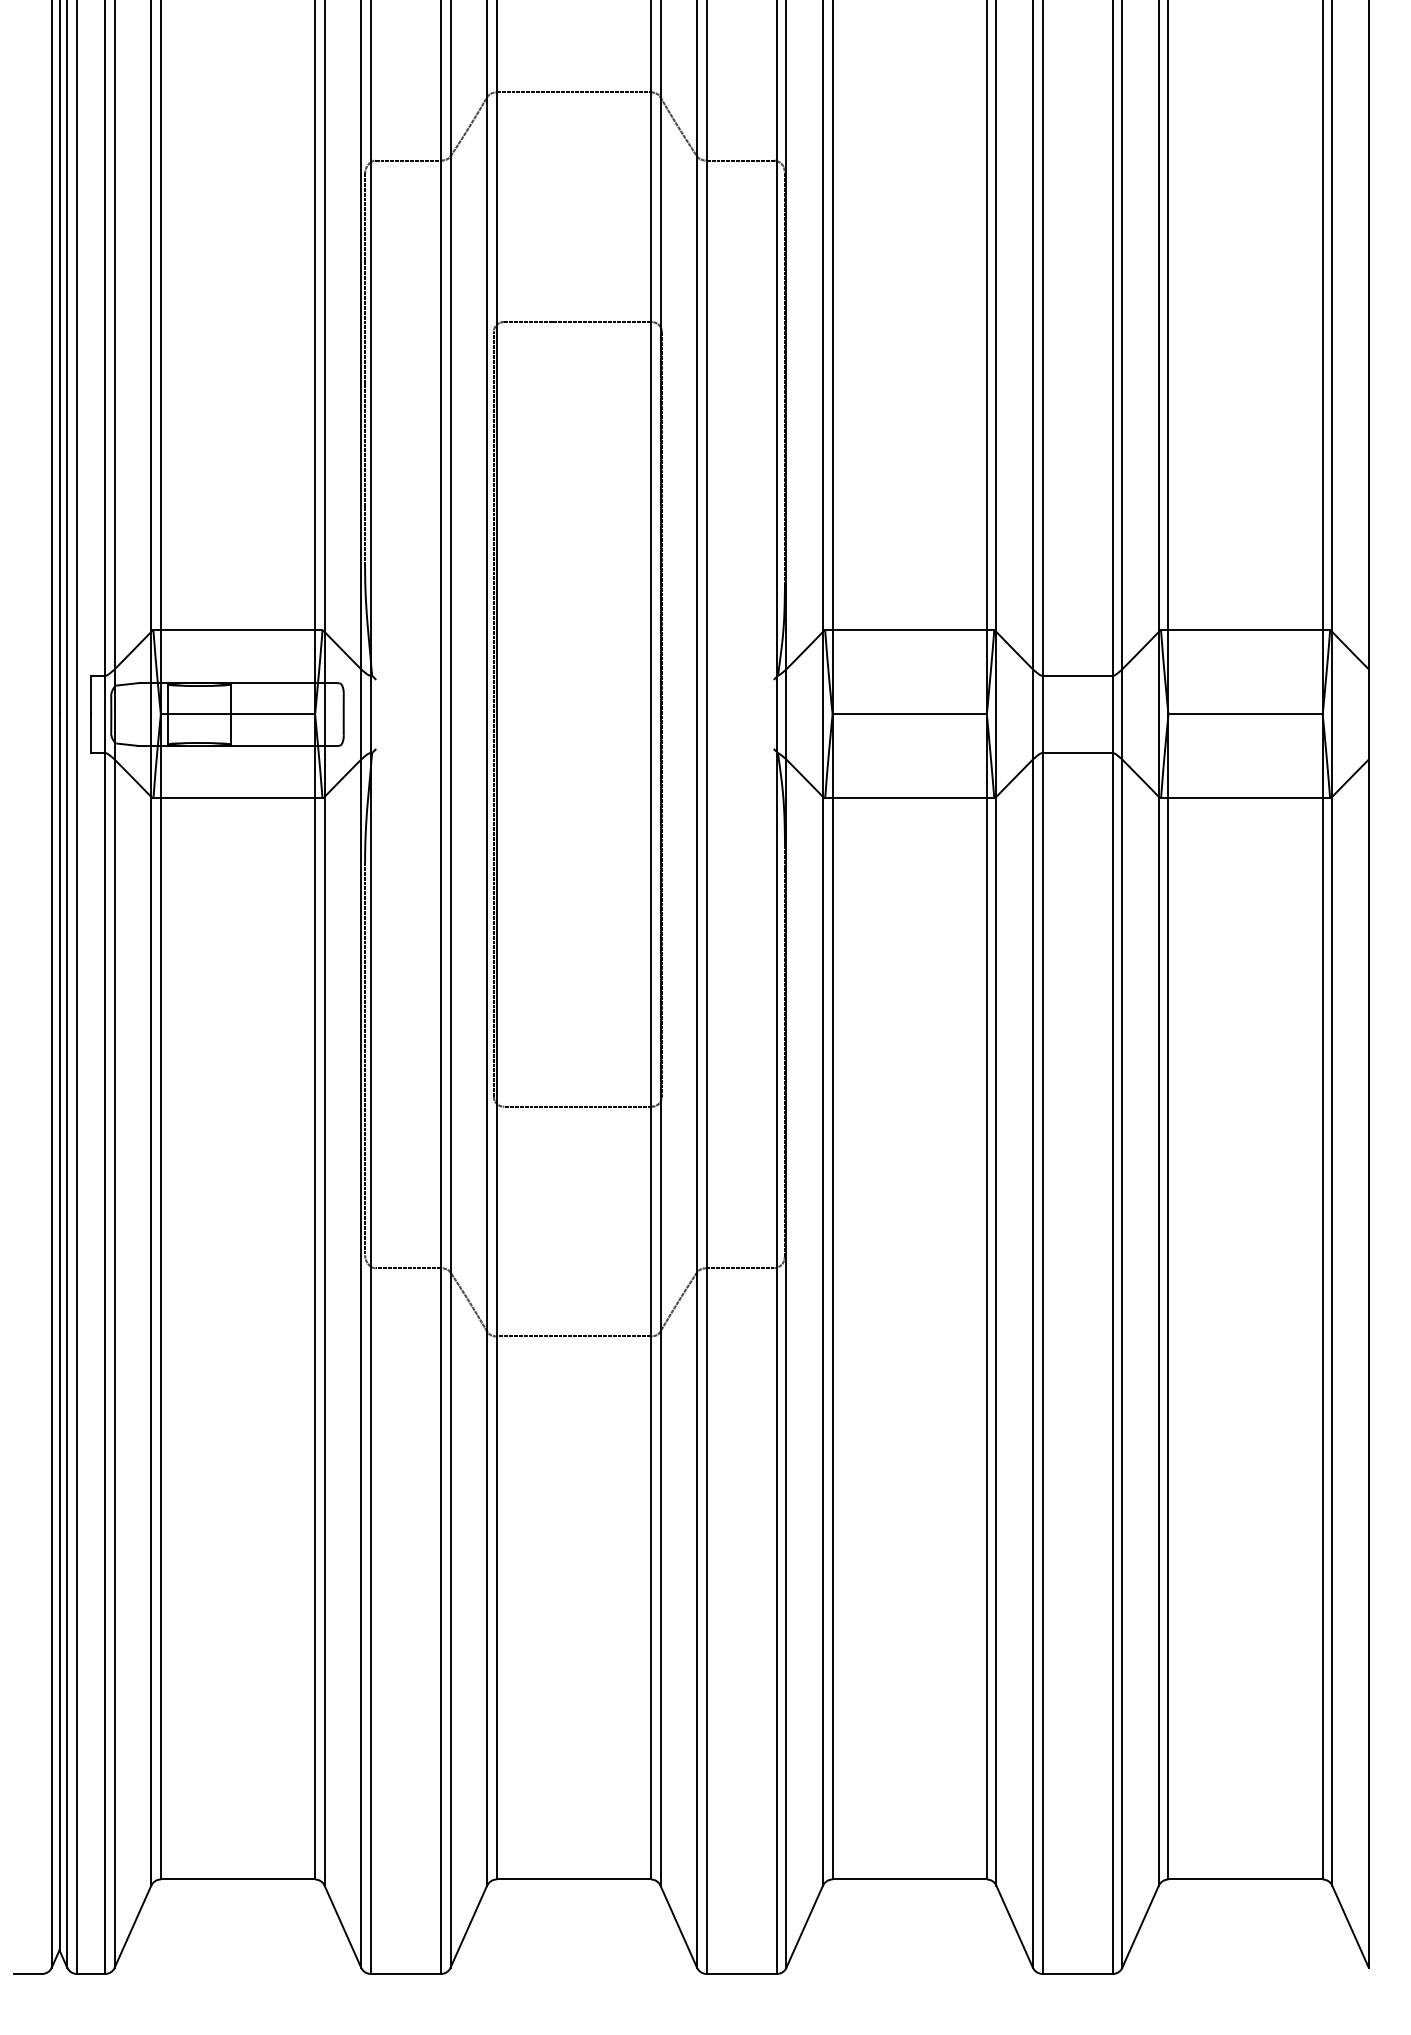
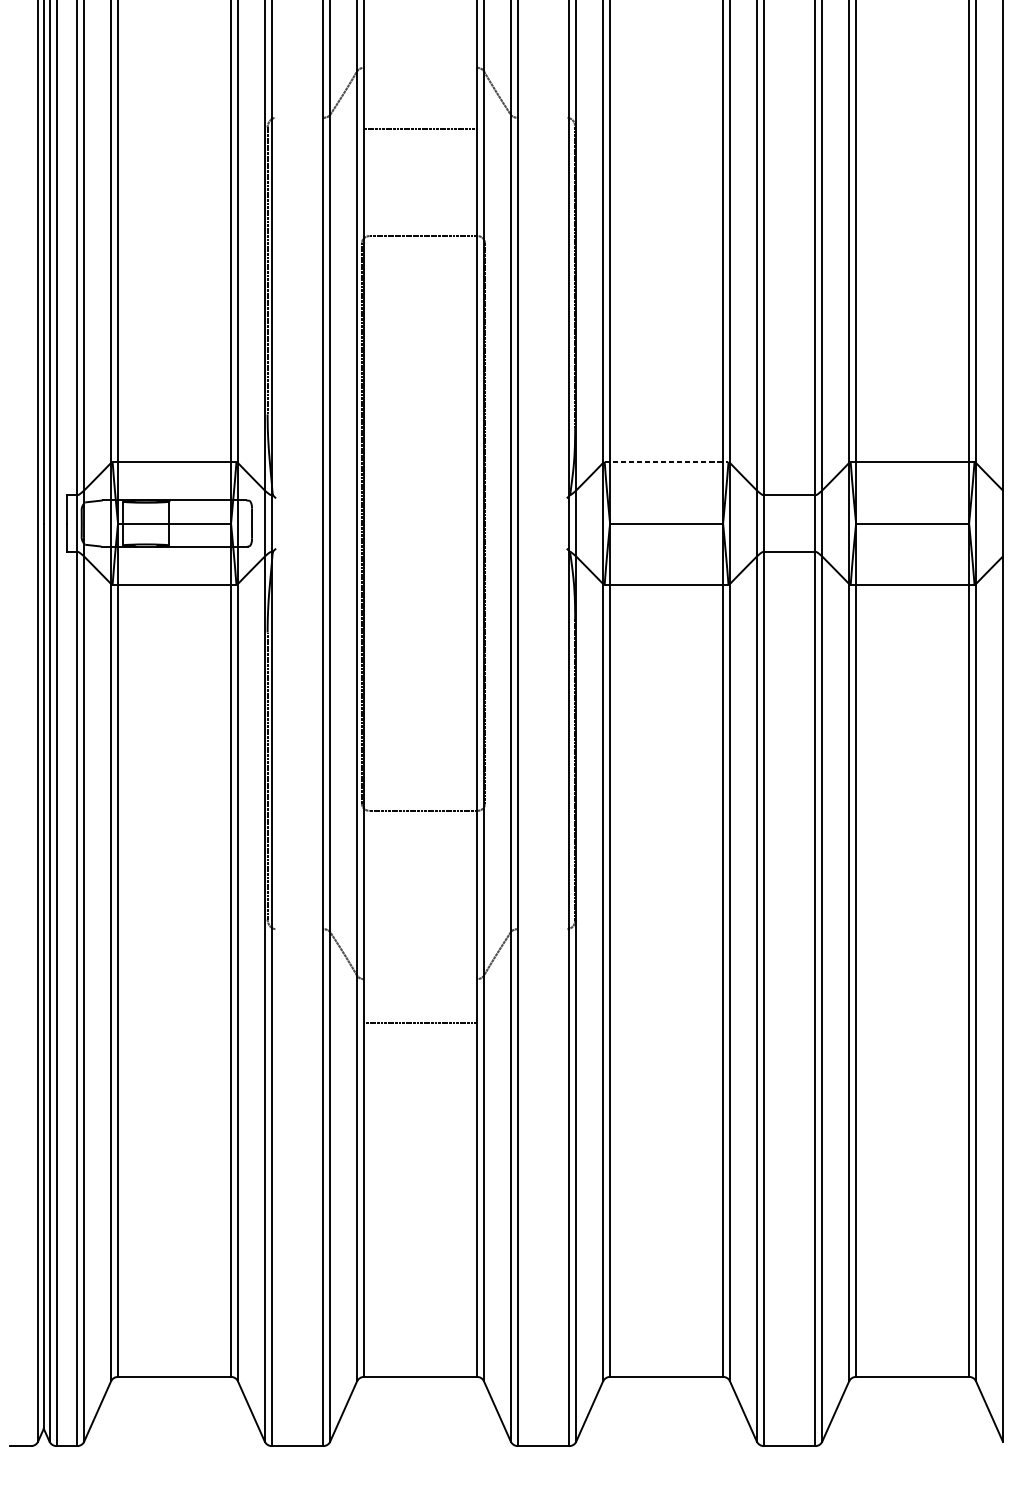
line: (573, 92) -> (420, 128), moved
line: (408, 160) -> (299, 117), removed
line: (740, 160) -> (542, 117), removed
line: (909, 630) -> (666, 462), solid -> dashed
line: (408, 1268) -> (299, 929), removed
line: (740, 1268) -> (542, 929), removed
line: (573, 1336) -> (420, 1023), moved

